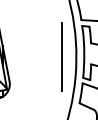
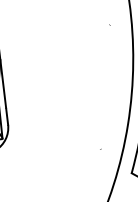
line: (61, 56) -> (105, 86), removed

